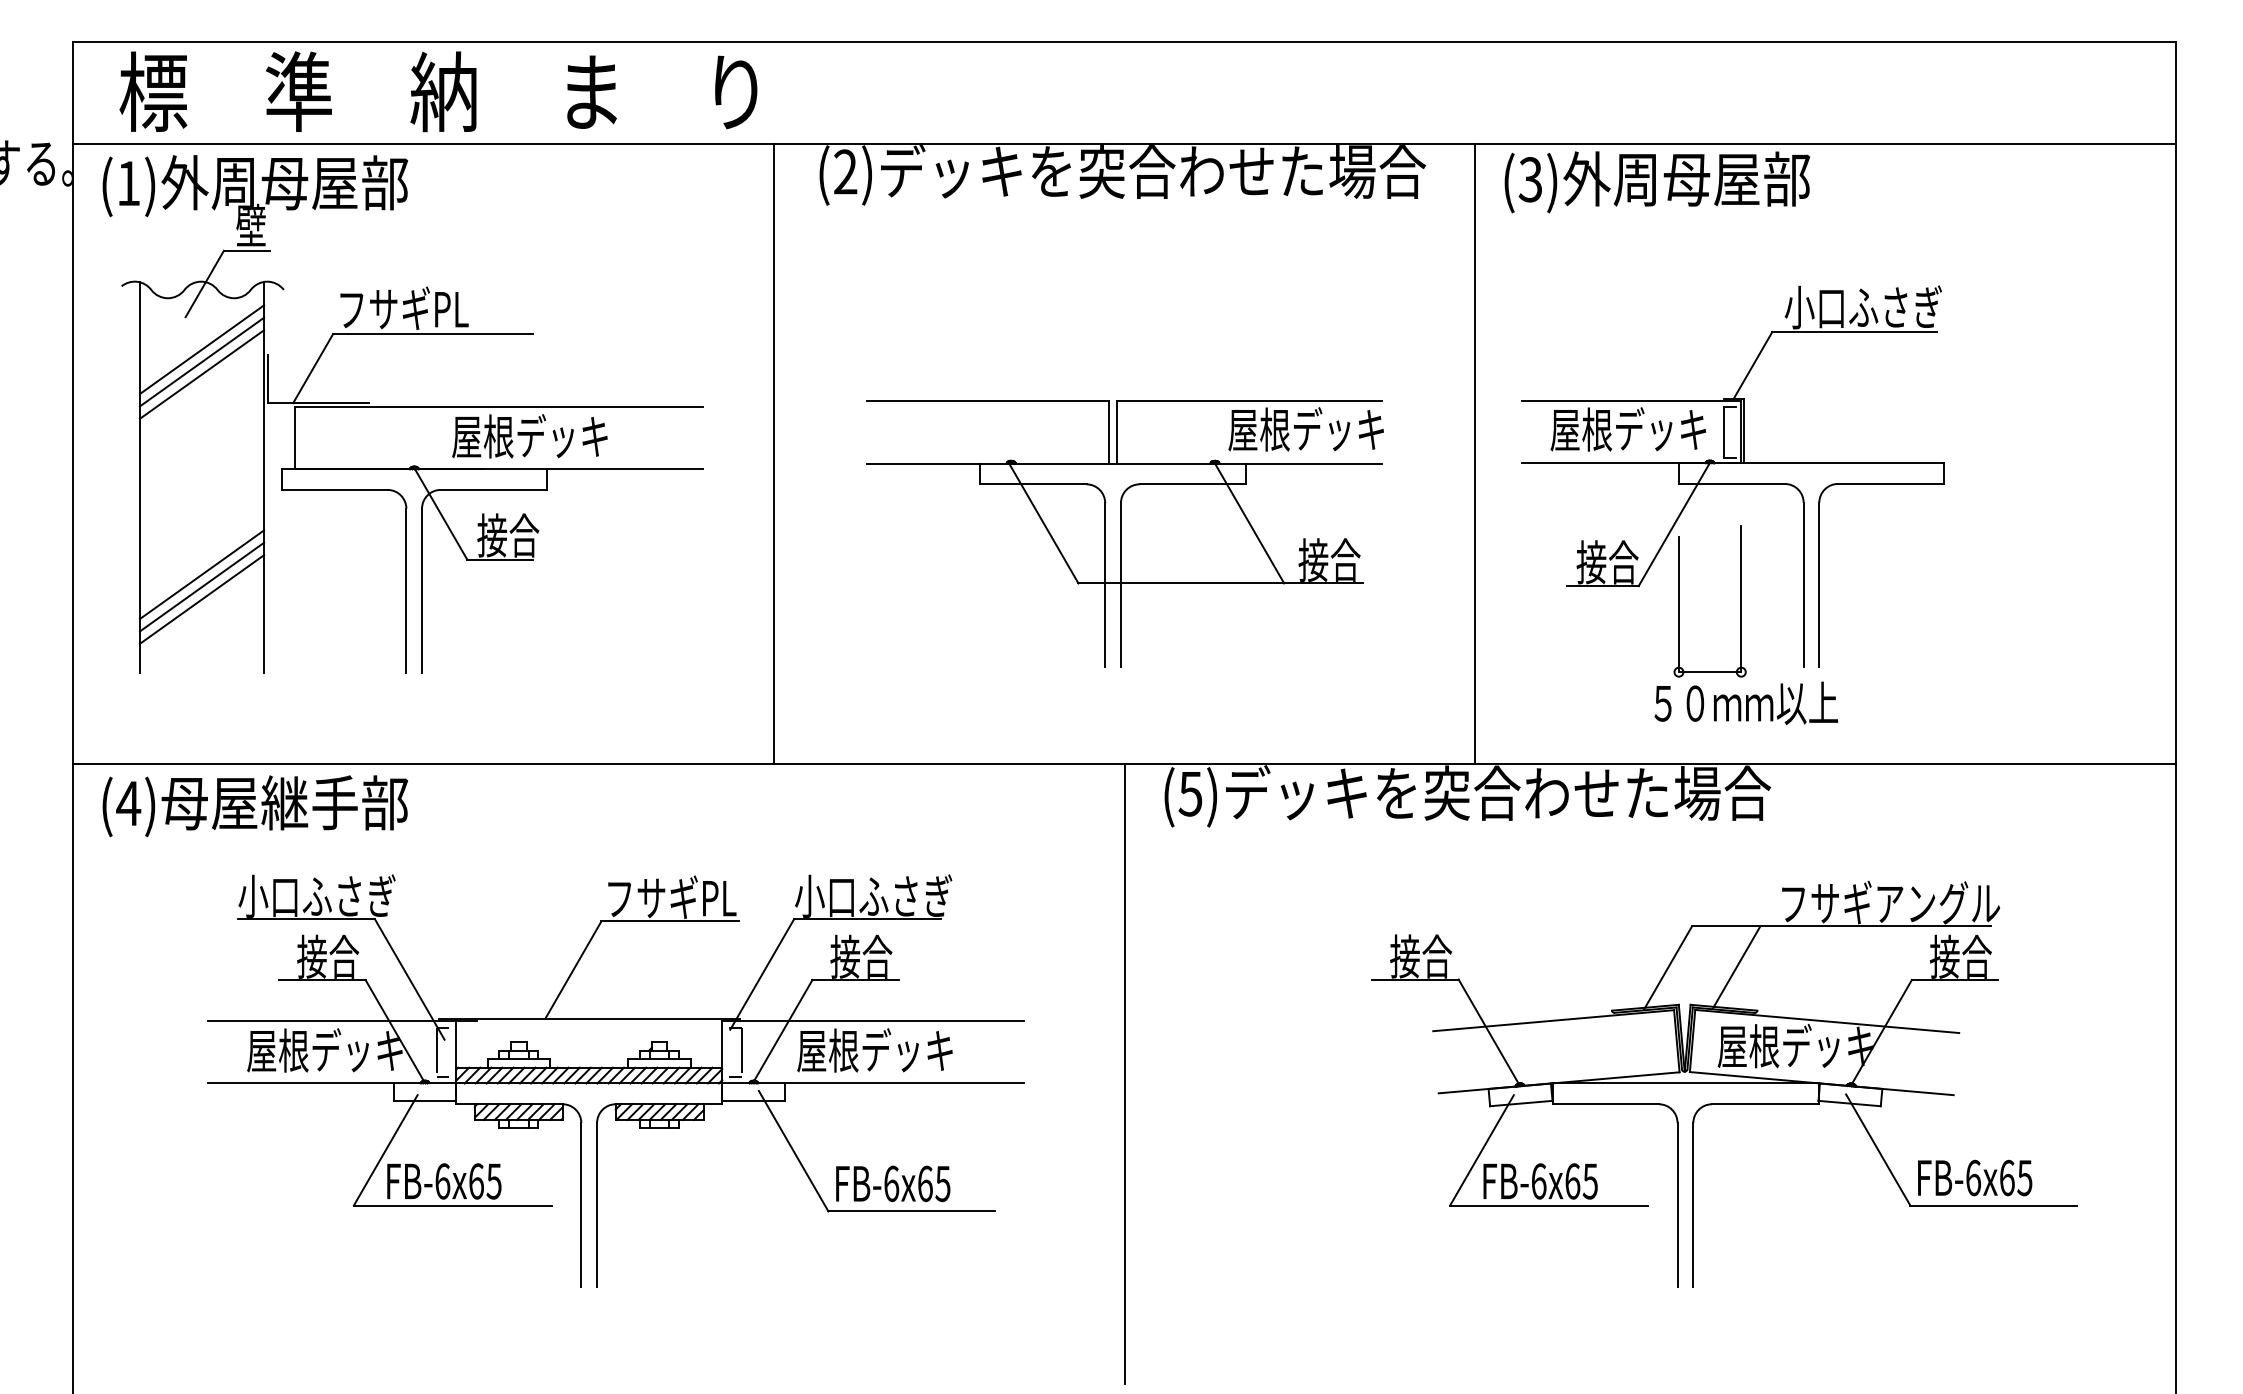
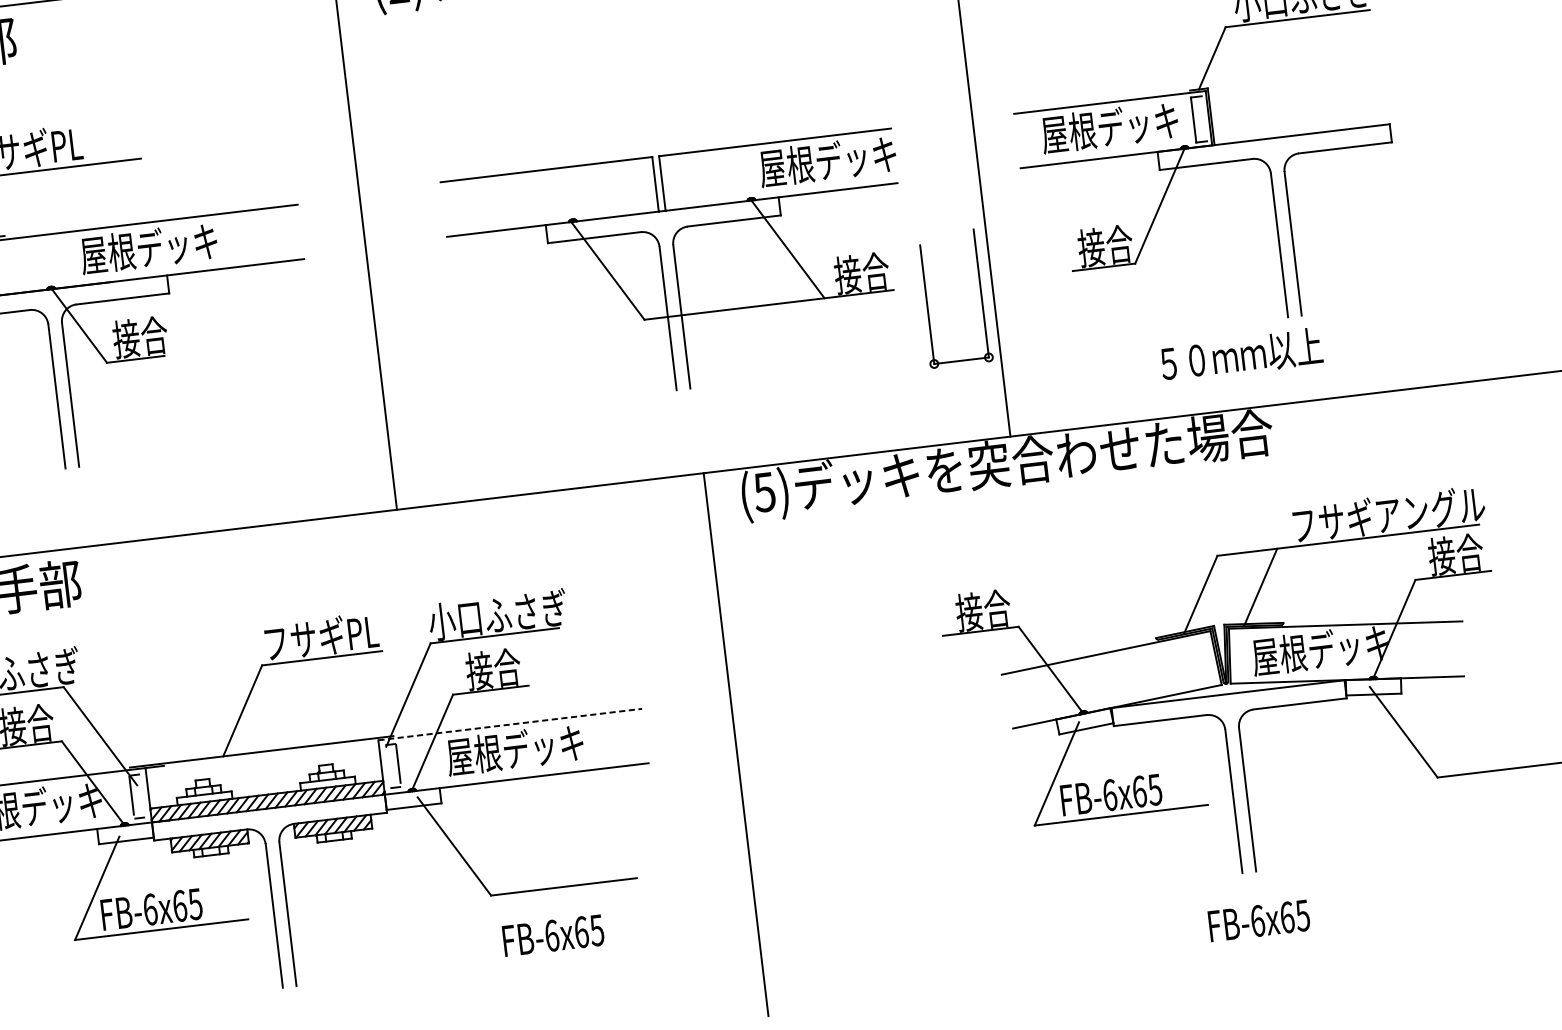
part: (1679, 601) -> (927, 302), moved
line: (872, 1021) -> (509, 724), solid -> dashed
text: (1975, 1177) -> (1259, 920), moved
text: (893, 1183) -> (553, 935), moved

